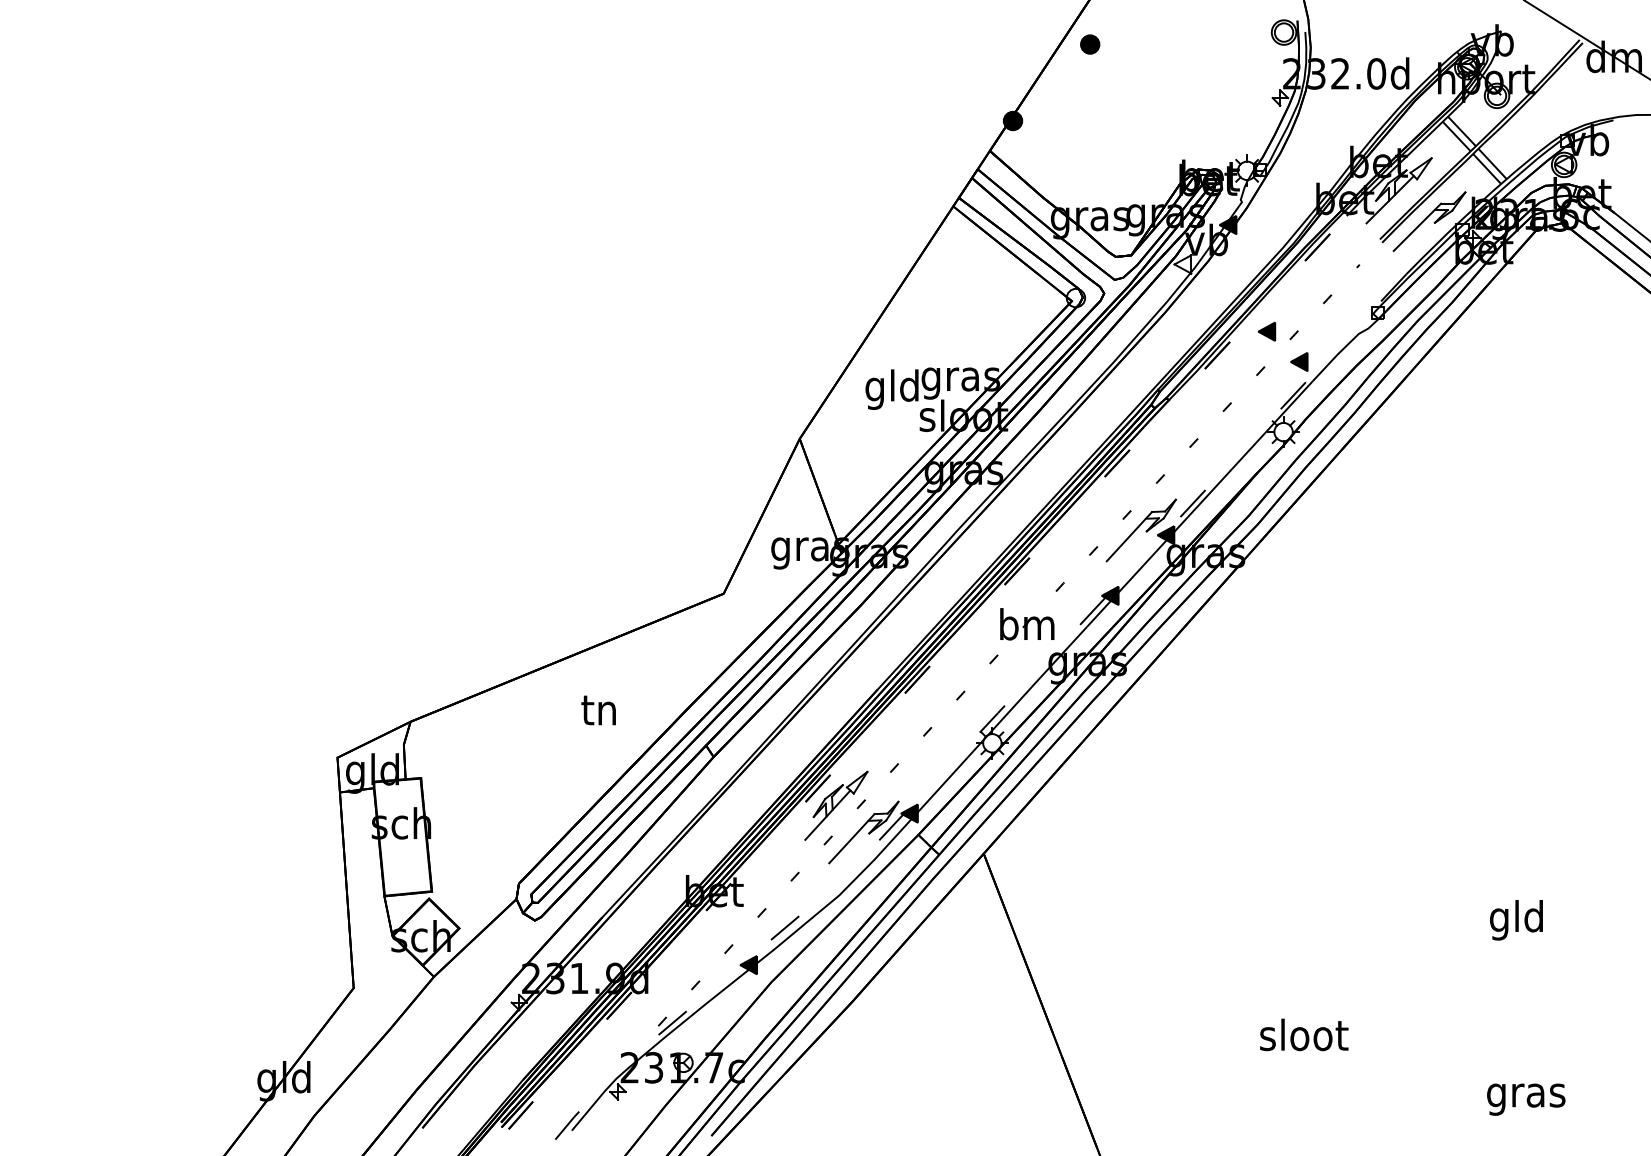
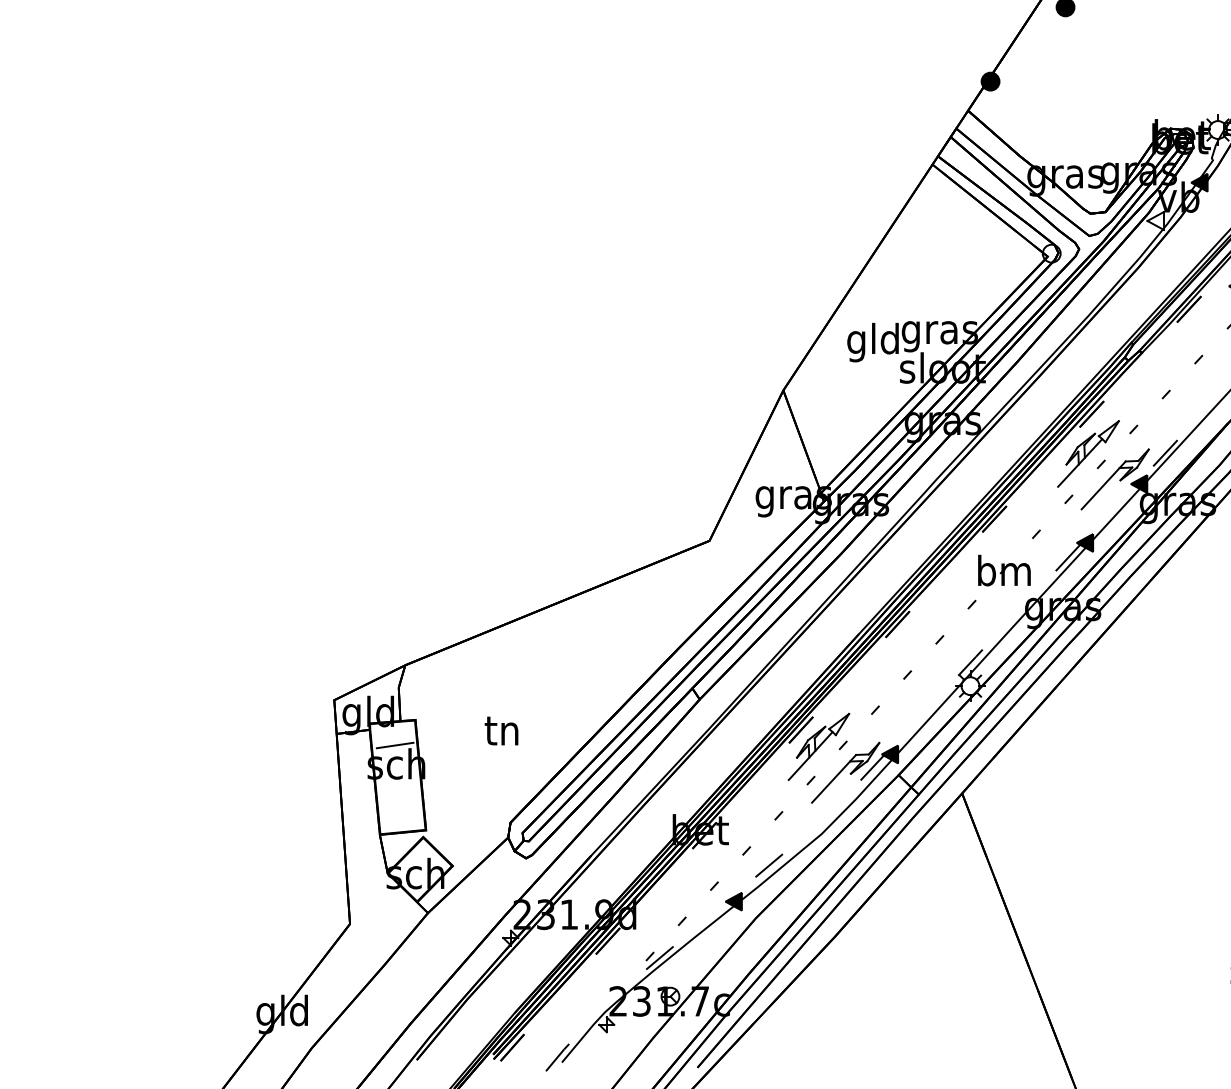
part: (1113, 504) -> (1088, 454), added
text: (598, 710) -> (501, 731), moved
line: (400, 804) -> (395, 745), added

